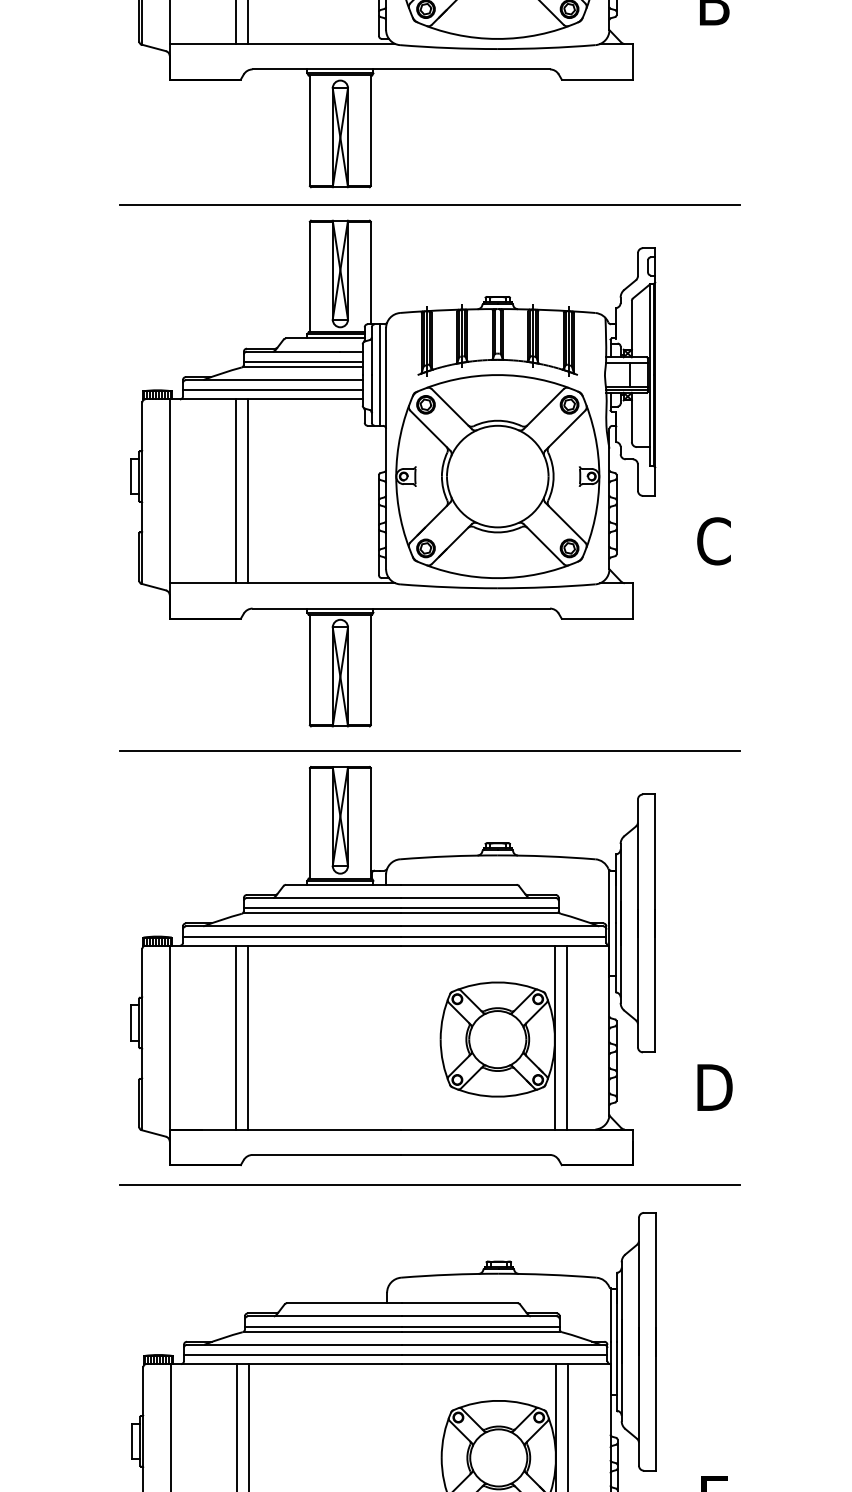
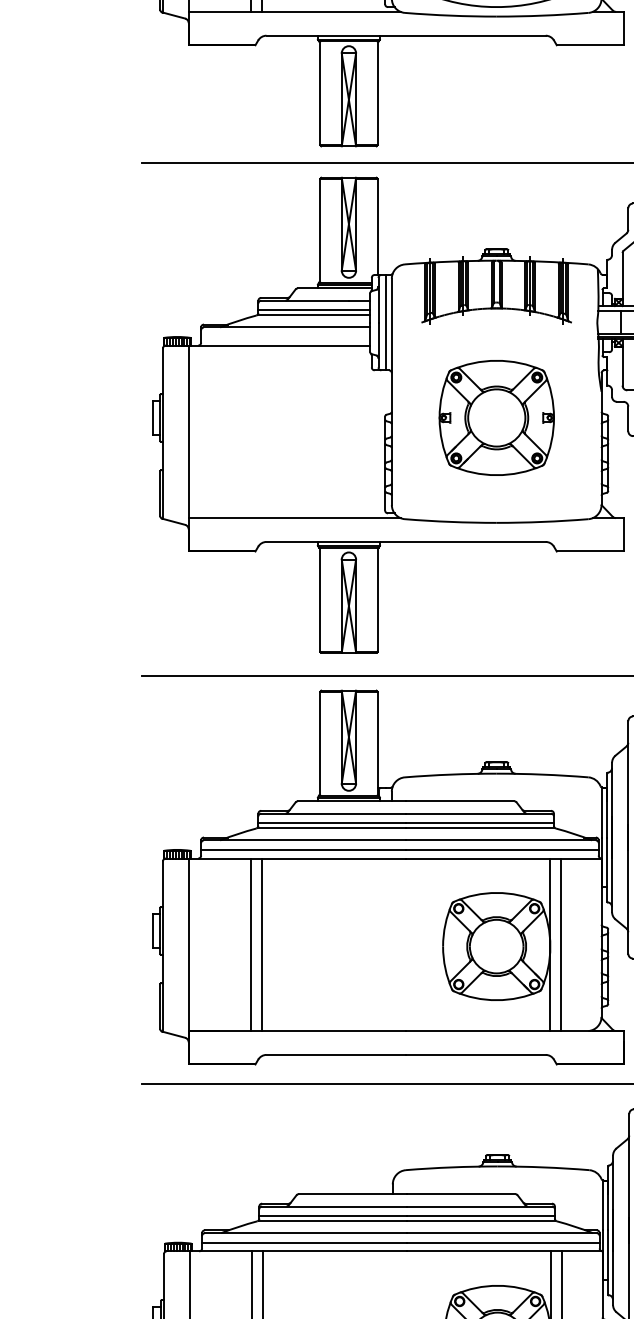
line: (272, 390) -> (285, 337), removed
part: (497, 476) -> (496, 417), size x0.6
line: (236, 491) -> (251, 432), removed
line: (247, 491) -> (261, 432), removed

